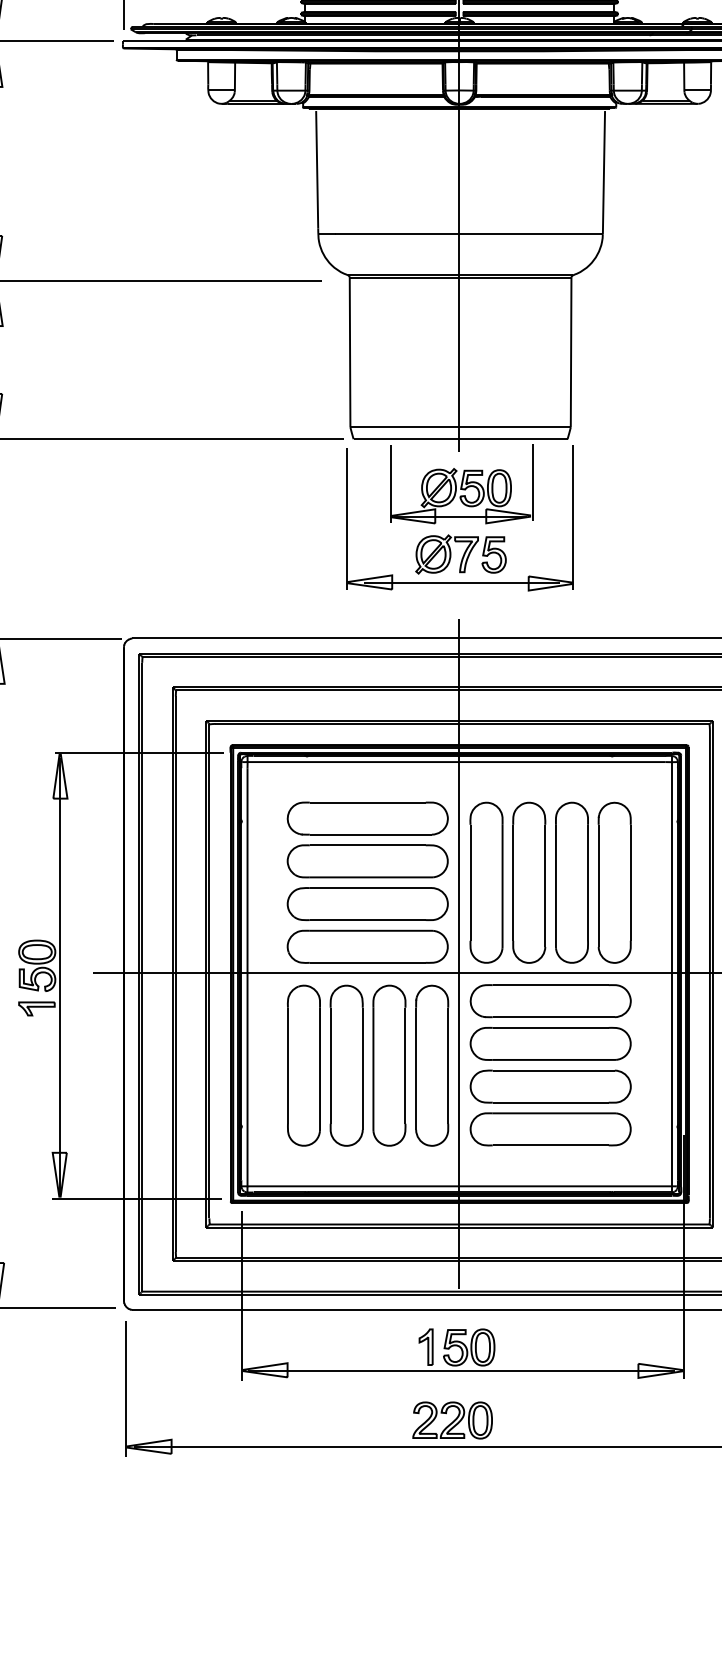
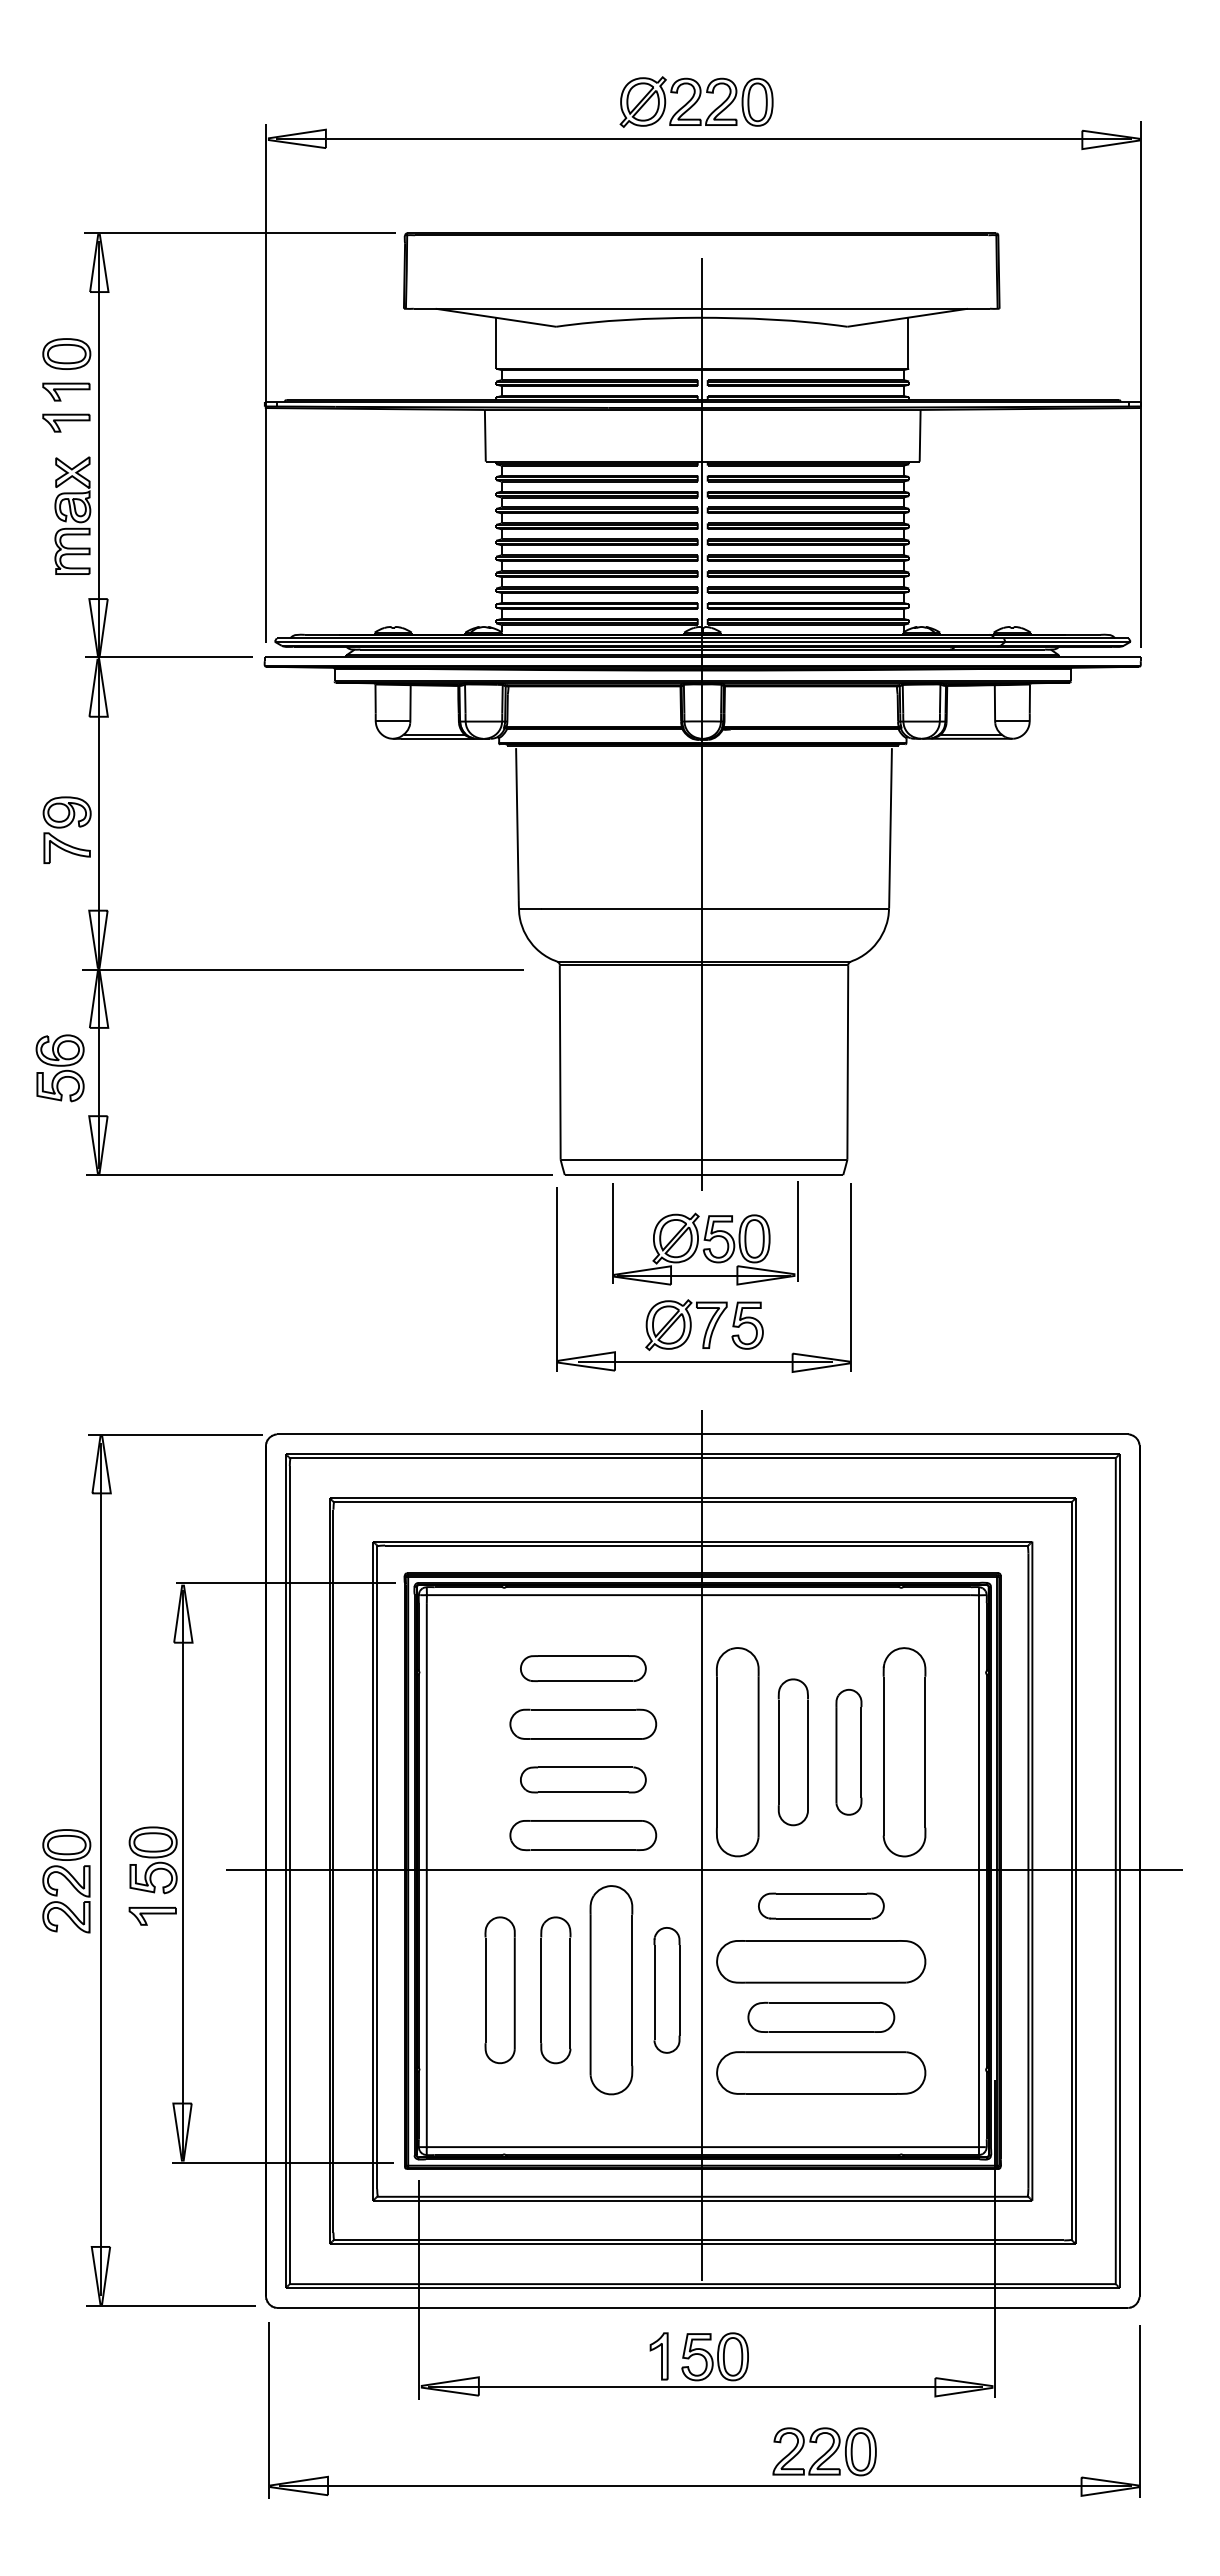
part: (367, 818) -> (583, 1668), size x0.6
part: (367, 861) -> (583, 1724), size x0.7
part: (529, 883) -> (793, 1752), size x0.7
part: (571, 883) -> (848, 1752), size x0.6
part: (367, 903) -> (583, 1779), size x0.6
part: (367, 946) -> (583, 1835), size x0.7
part: (550, 1000) -> (821, 1905), size x0.6
part: (303, 1065) -> (499, 1990), size x0.7
part: (346, 1065) -> (555, 1990), size x0.7
part: (431, 1065) -> (666, 1990), size x0.6
part: (550, 1086) -> (821, 2017), size x0.7
part: (452, 1420) -> (824, 2451), moved

